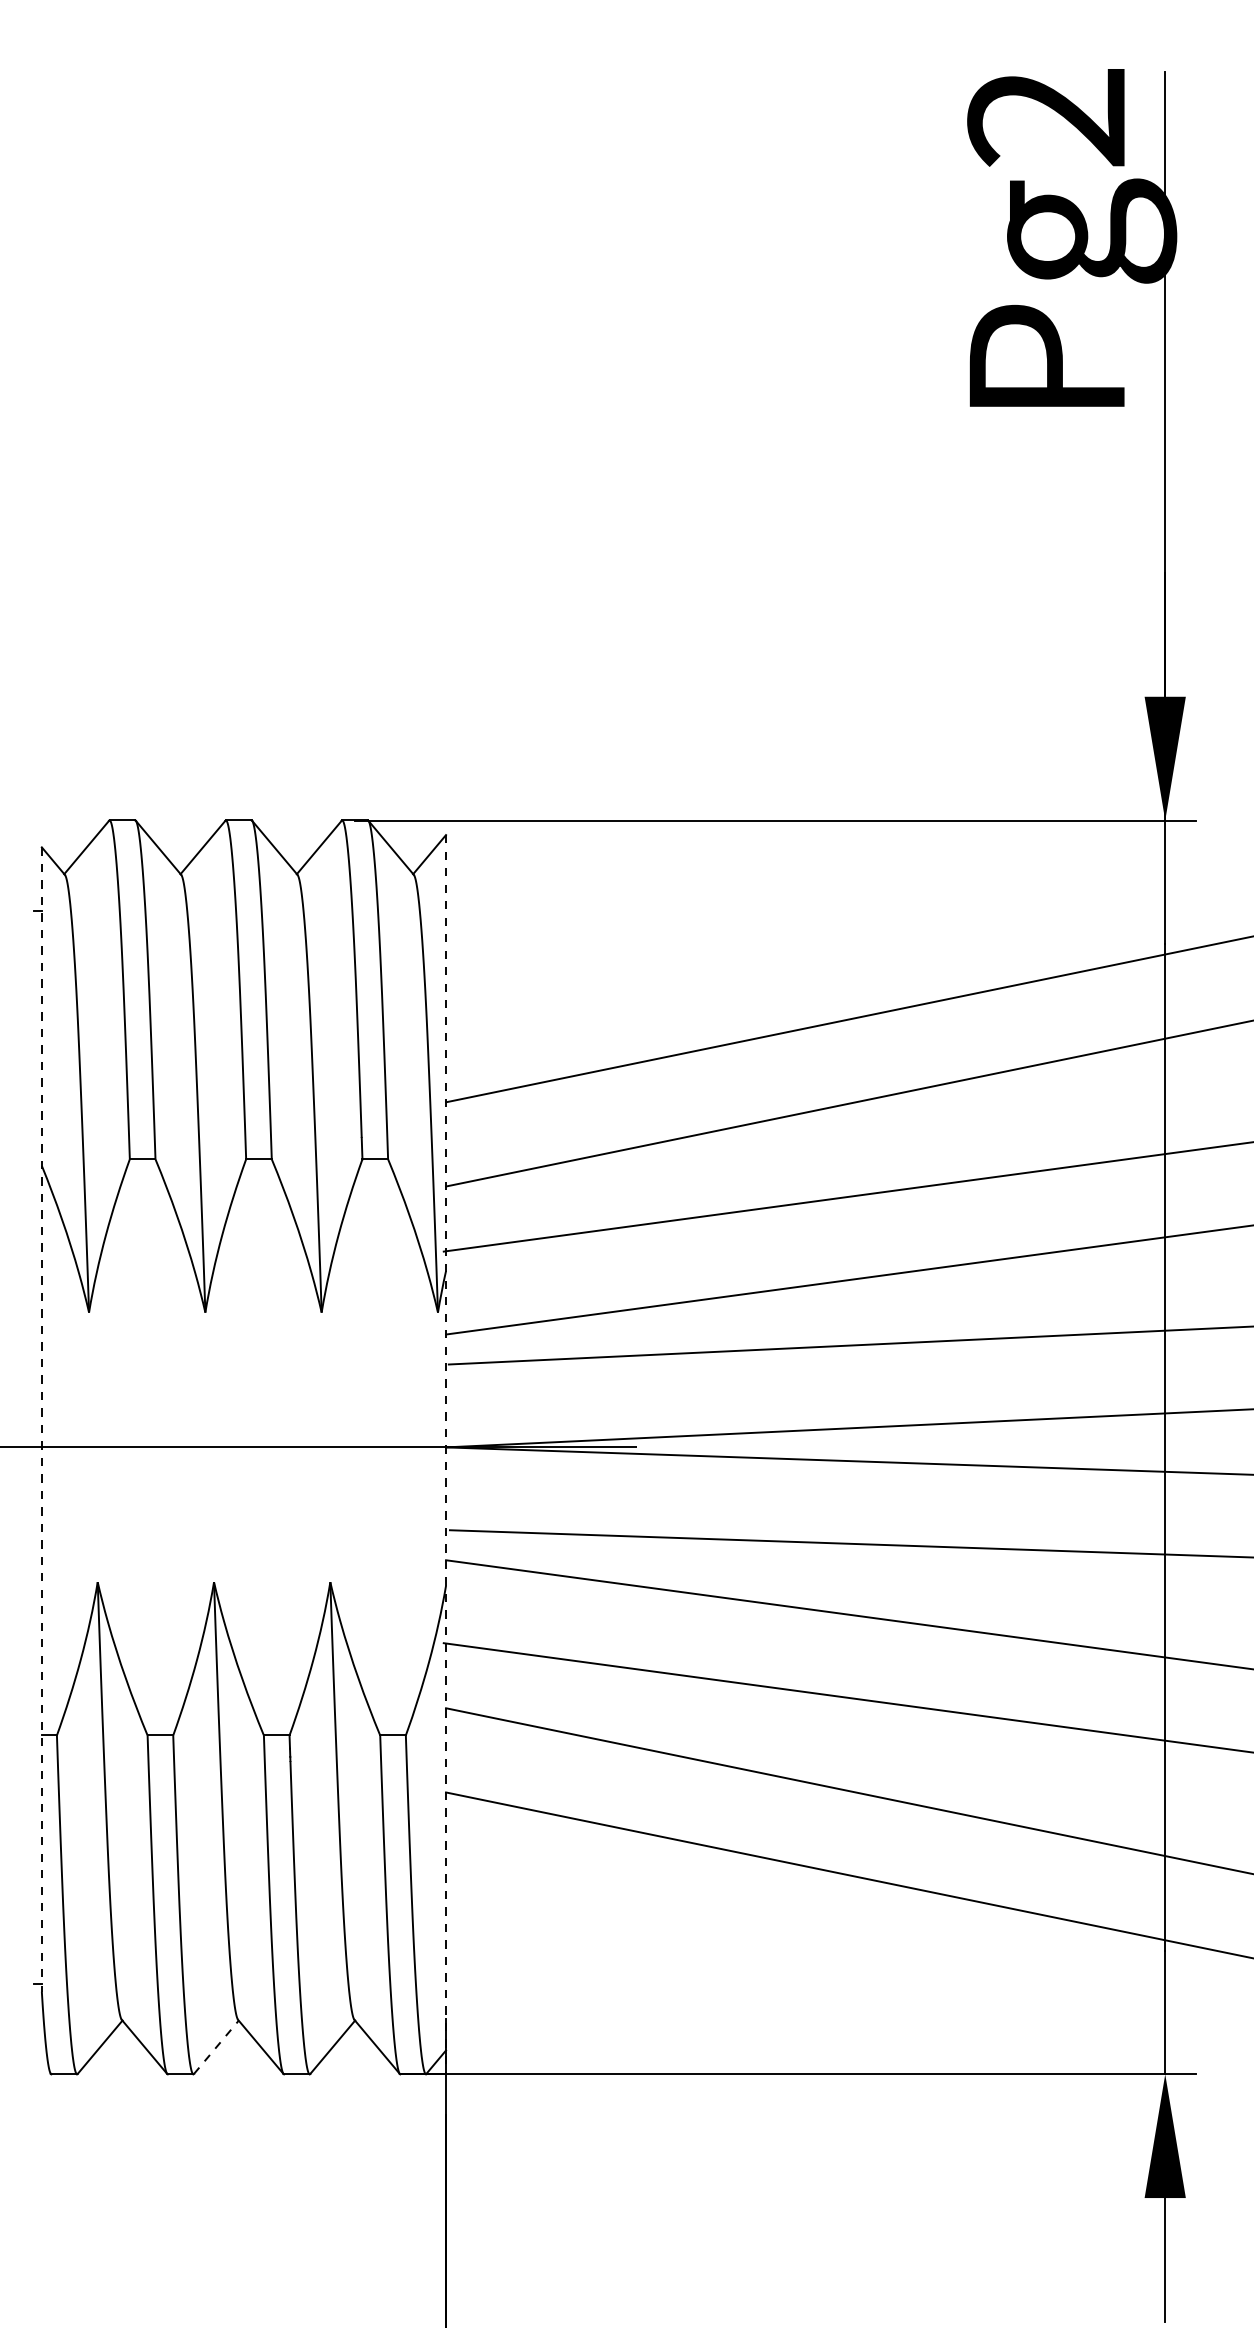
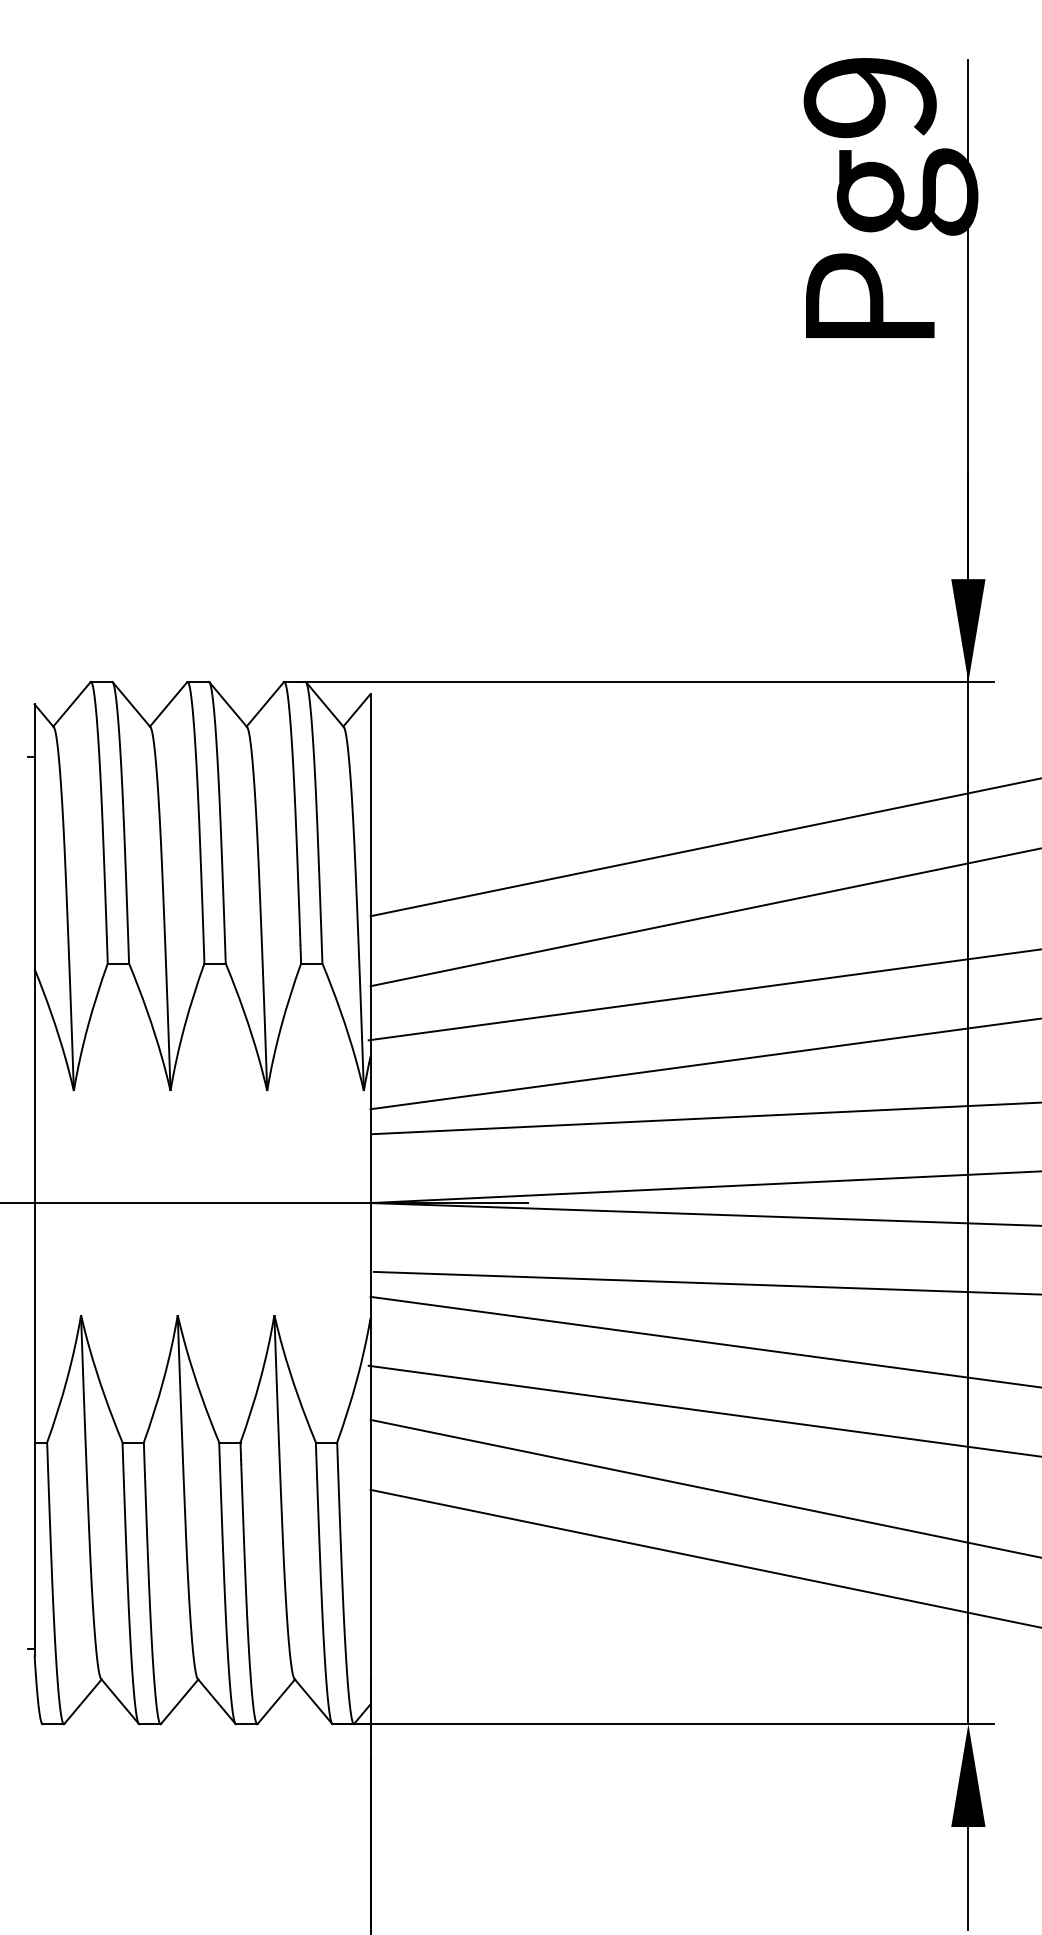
text: (1047, 117) -> (870, 97), Pg2 -> Pg9
line: (41, 1420) -> (34, 1180), dashed -> solid
line: (446, 1454) -> (370, 1208), dashed -> solid
line: (216, 2047) -> (179, 1701), dashed -> solid

